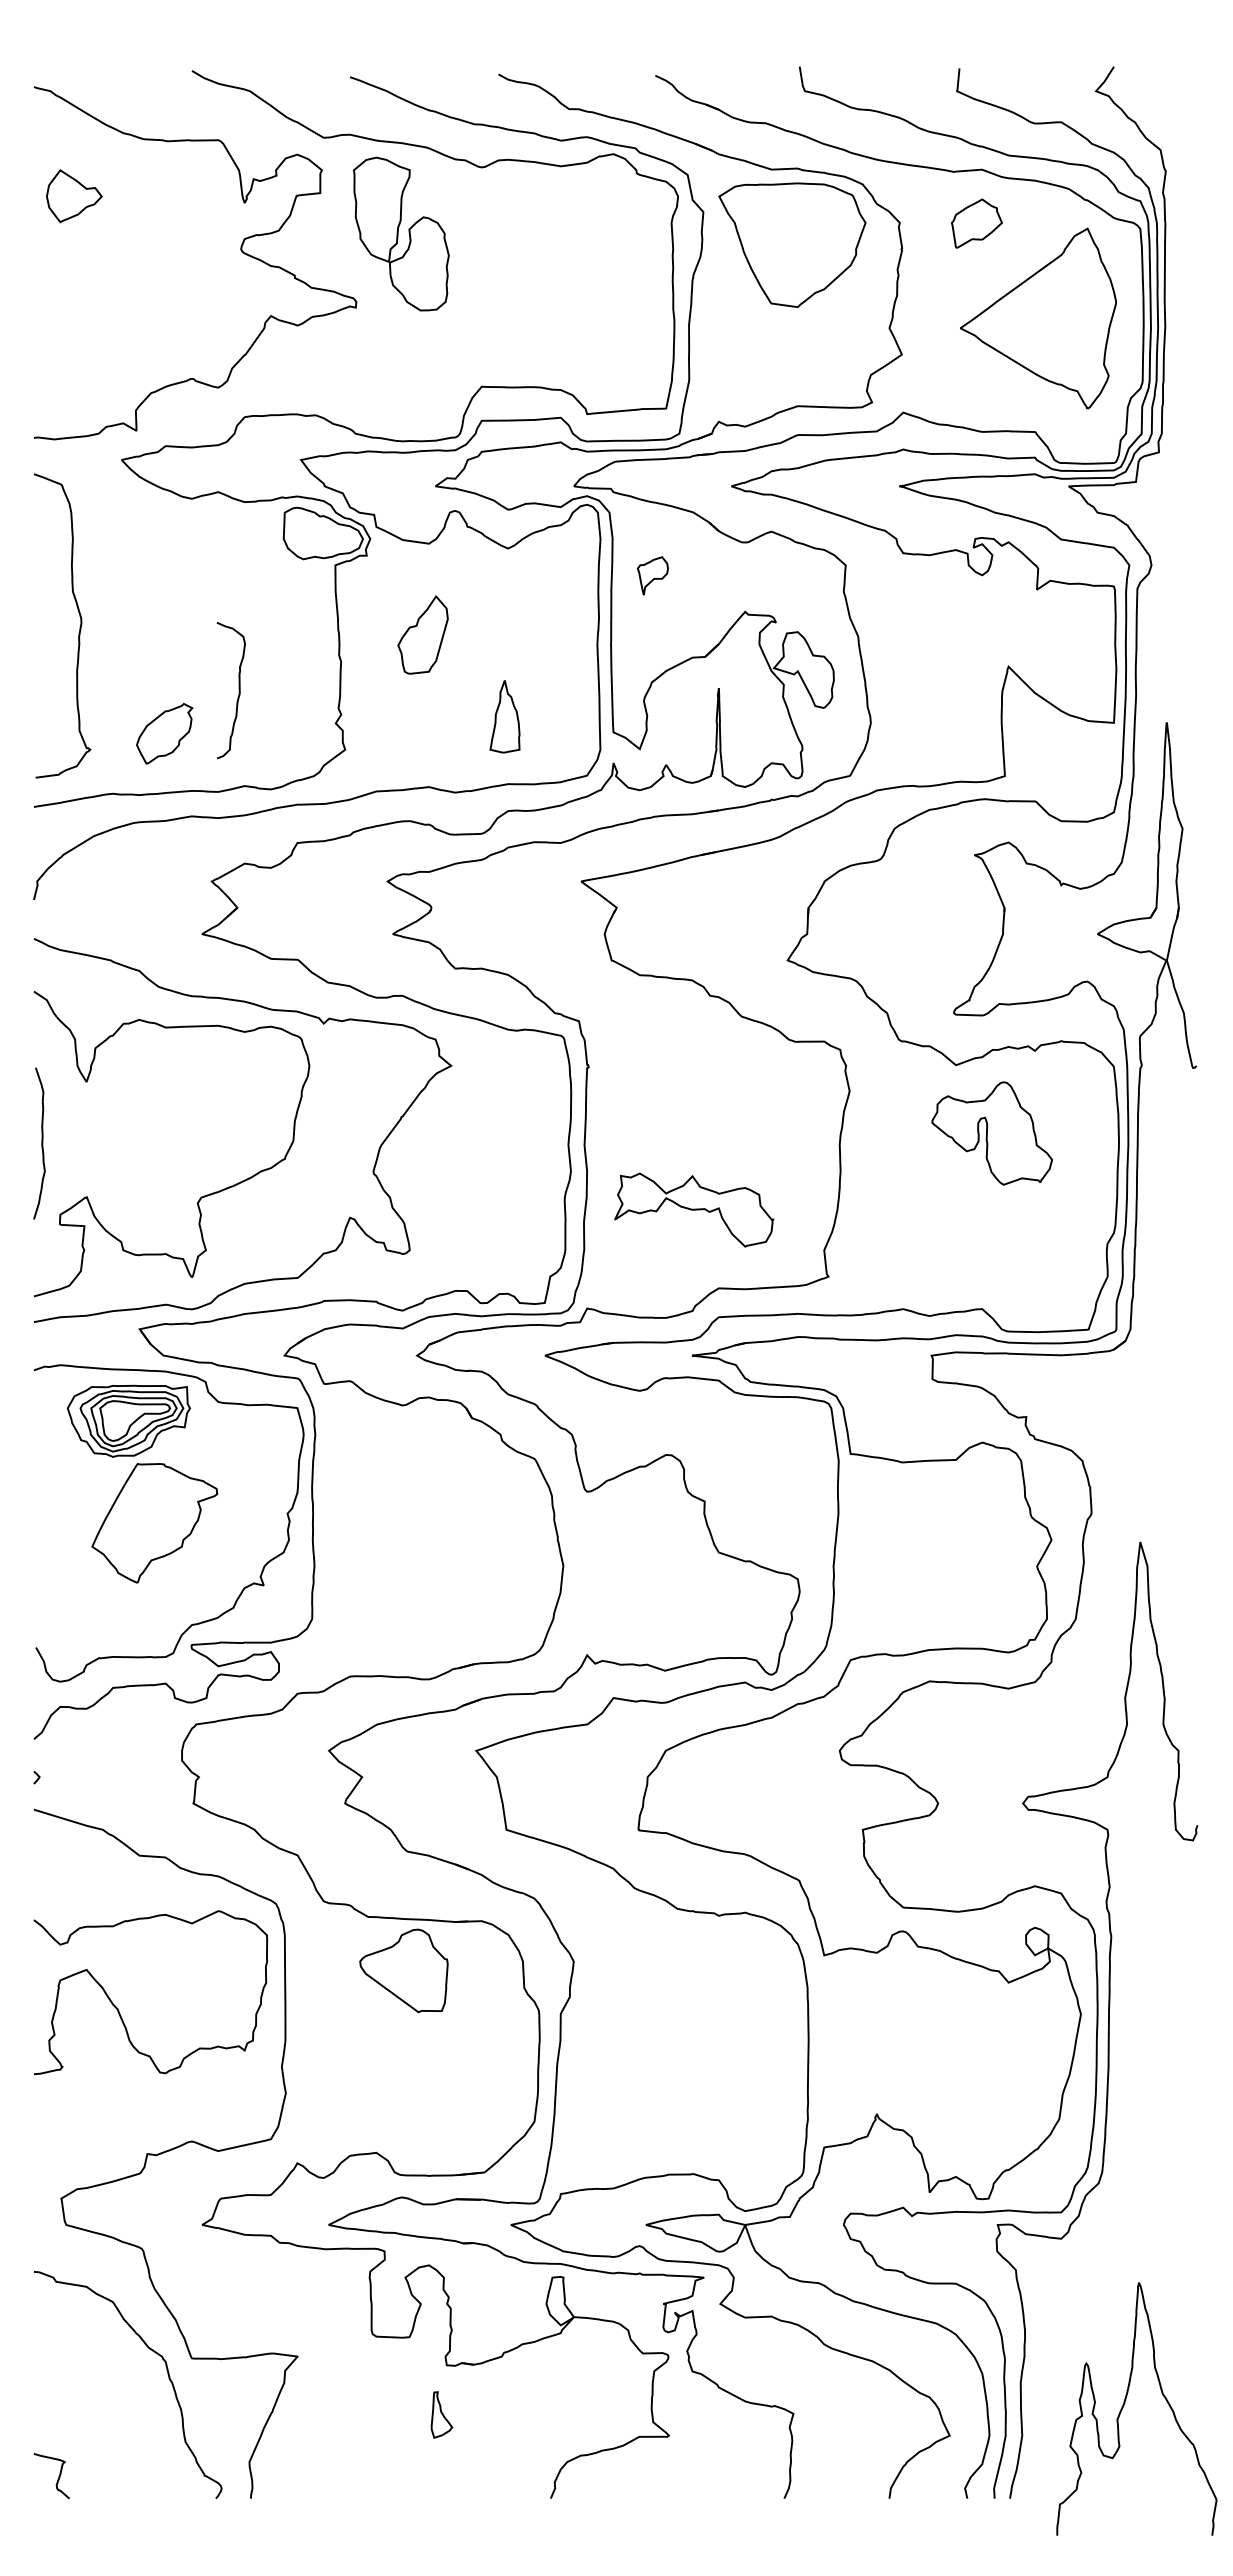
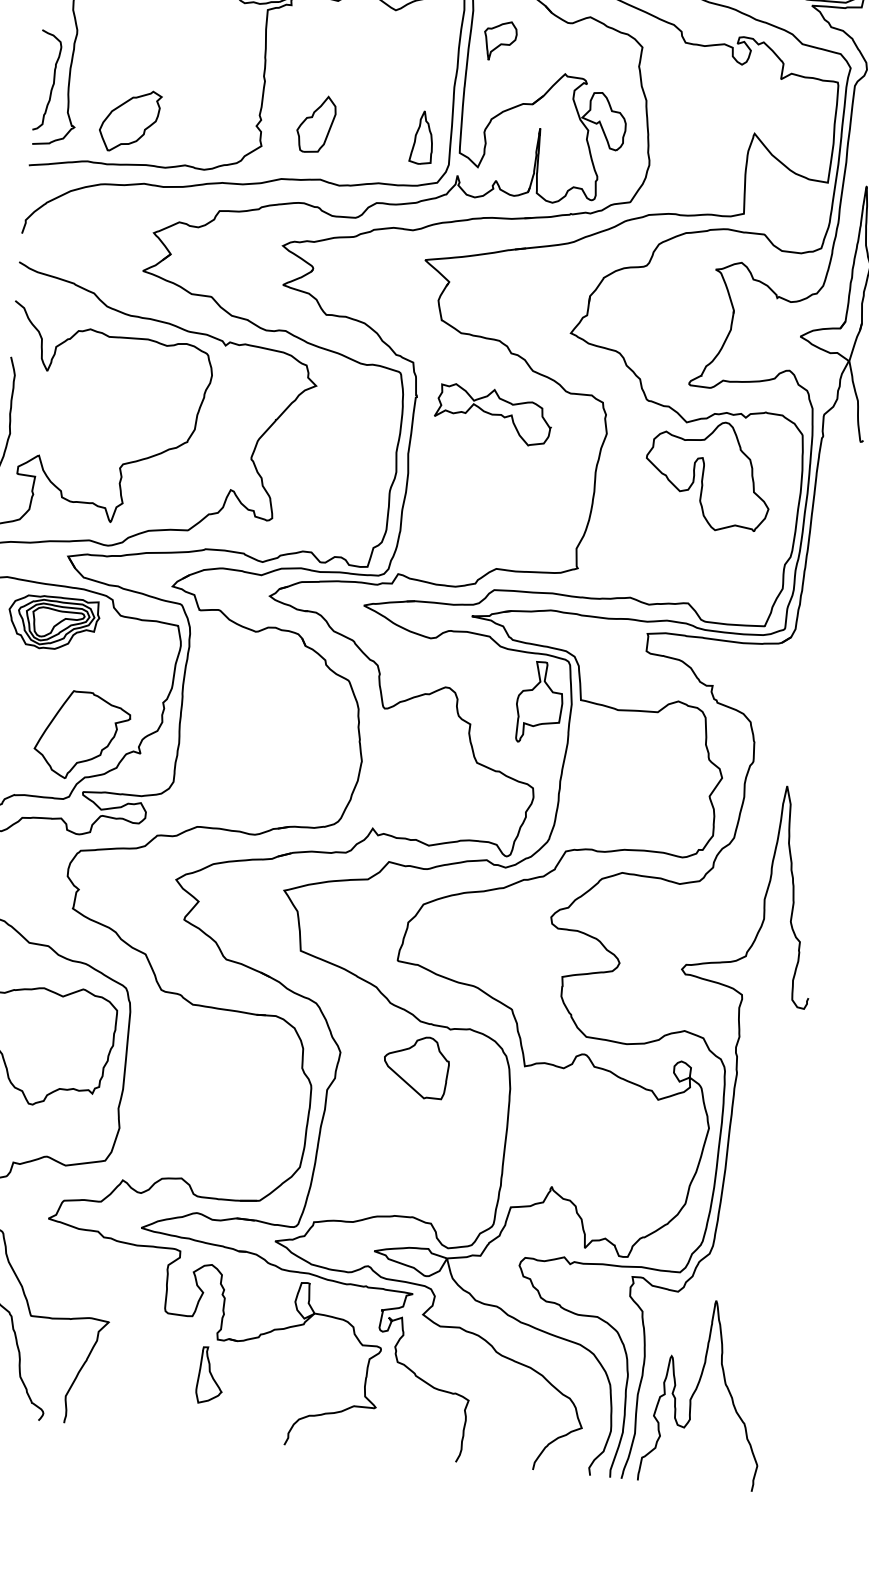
part: (652, 575) -> (499, 40), size x1.43
part: (422, 634) -> (315, 123), moved
curve: (238, 690) -> (53, 81), moved
part: (504, 716) -> (422, 137), moved
part: (164, 733) -> (130, 120), size x1.43
part: (991, 1133) -> (707, 475), size x1.43
part: (694, 1209) -> (493, 414), moved
part: (794, 1463) -> (539, 703), added
part: (154, 1523) -> (82, 735), moved
part: (403, 1970) -> (416, 1066), moved
curve: (1125, 2403) -> (697, 1388), moved
part: (441, 2414) -> (210, 1375), size x1.67

